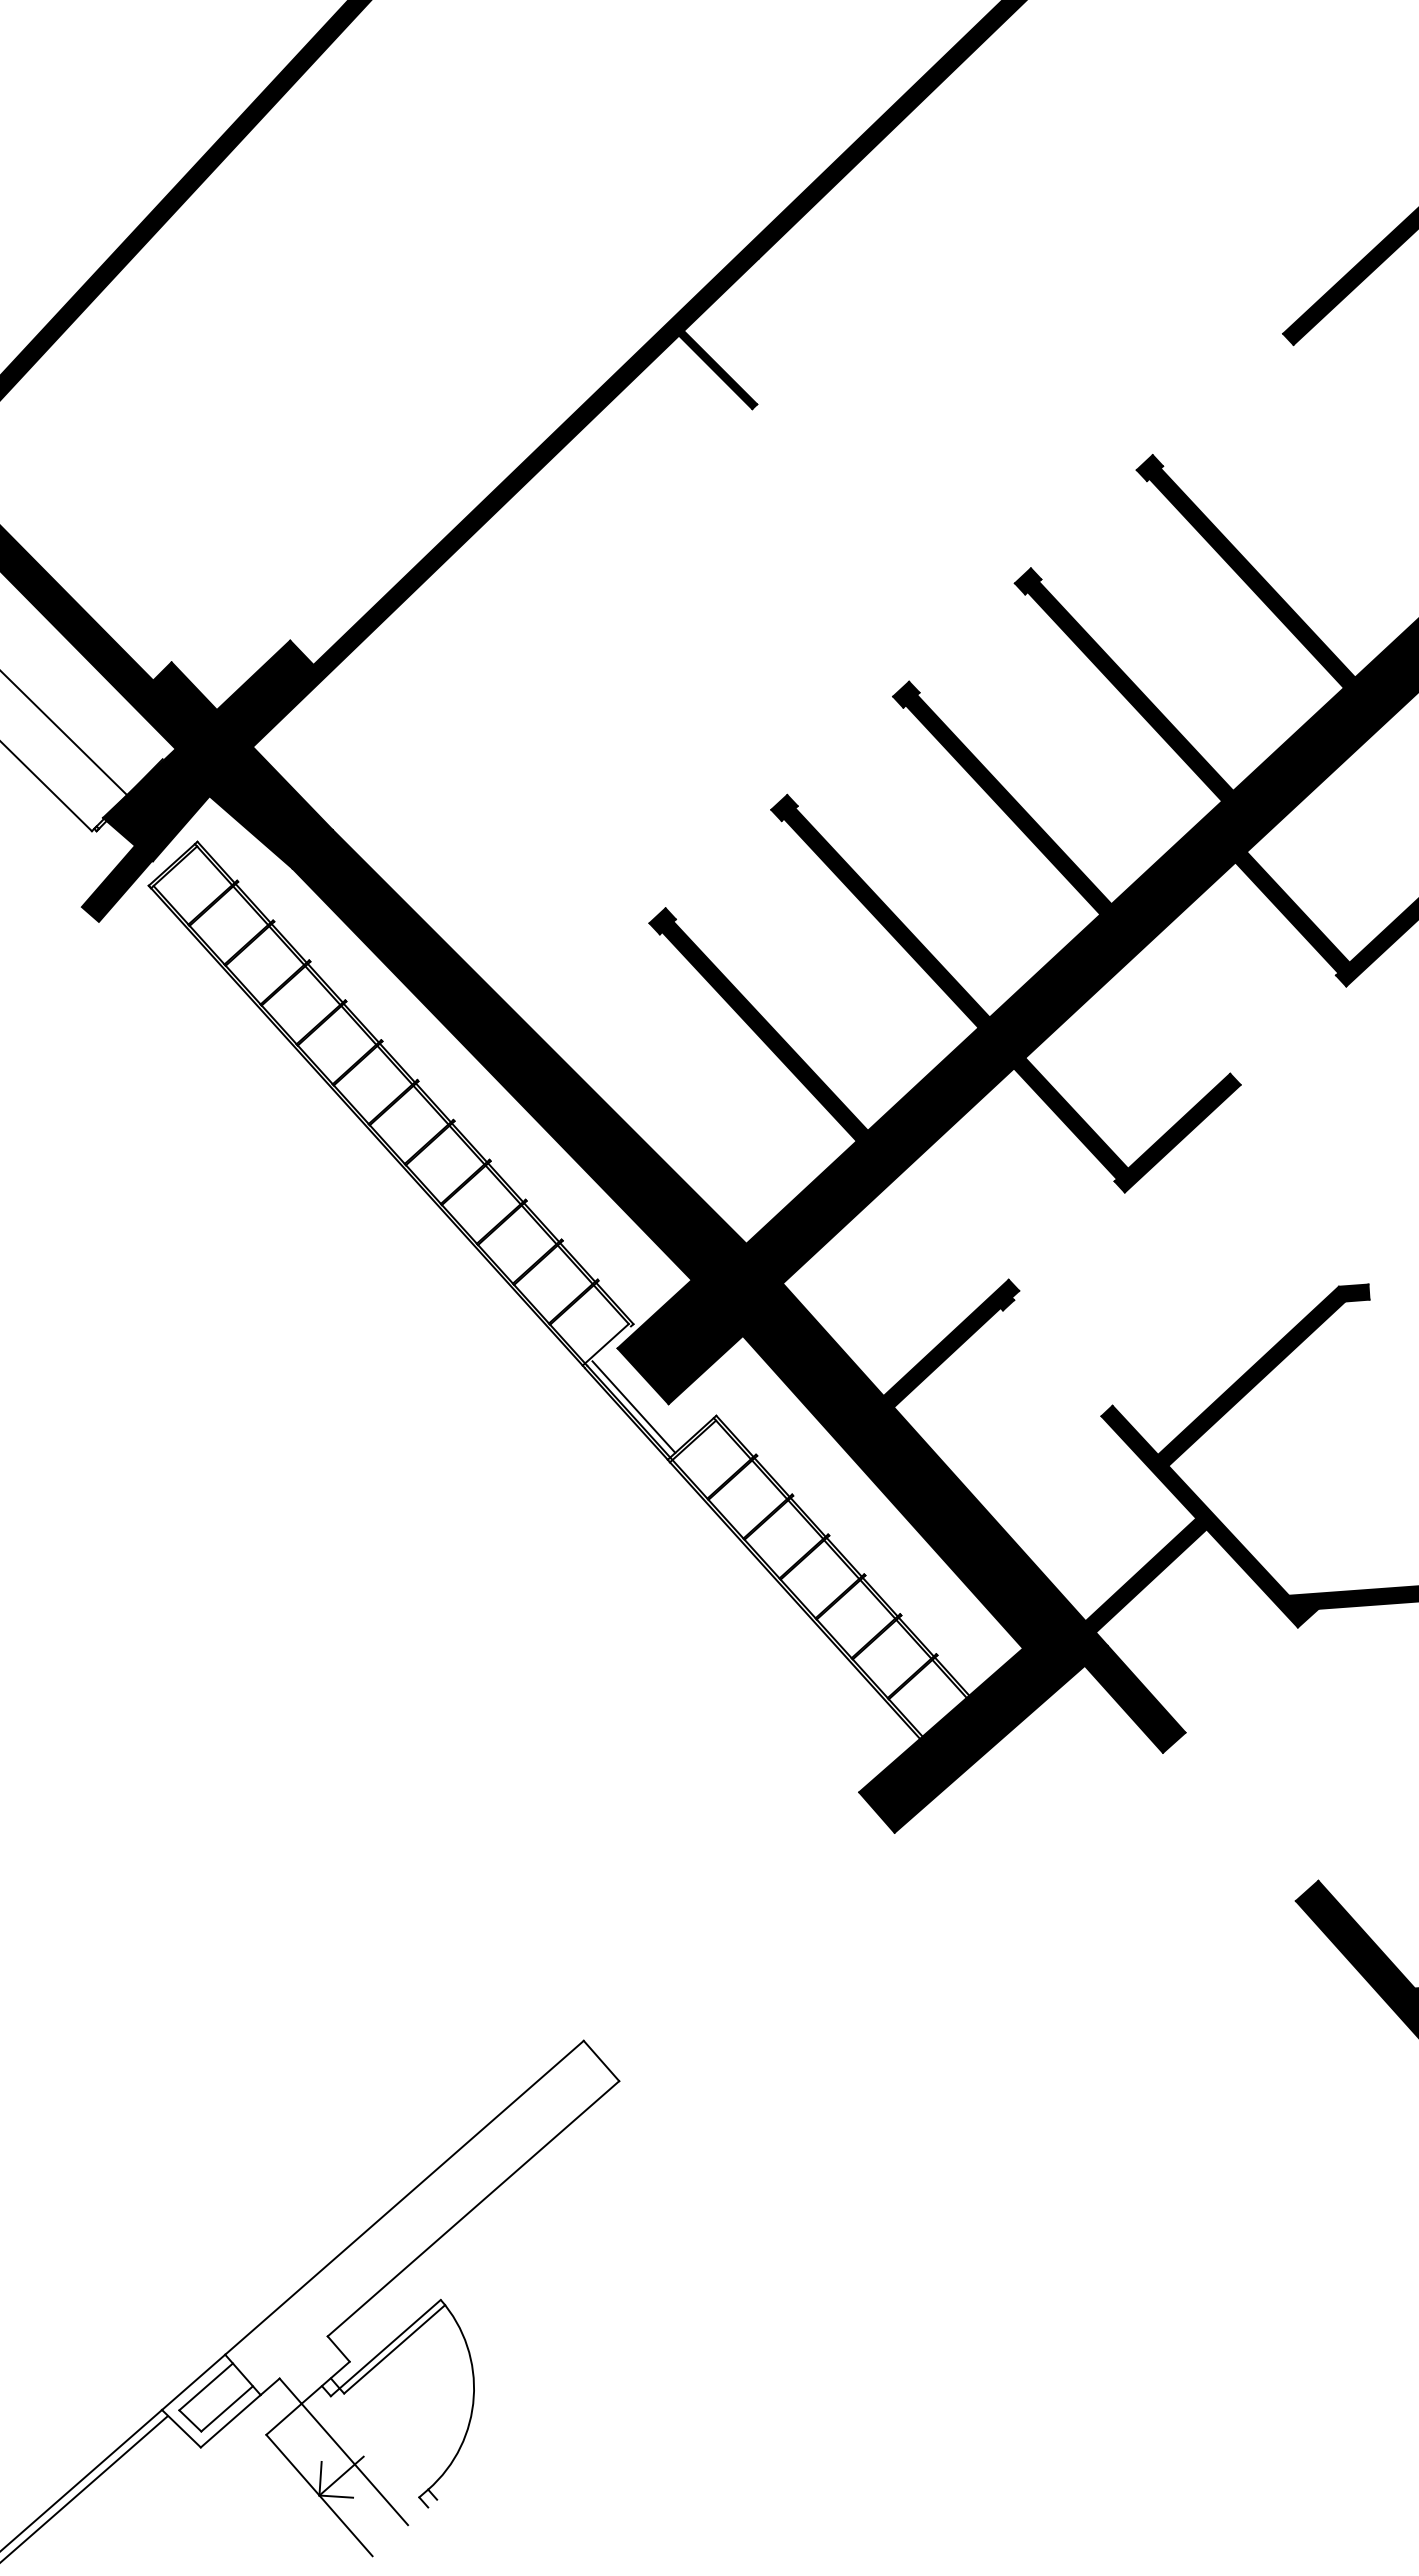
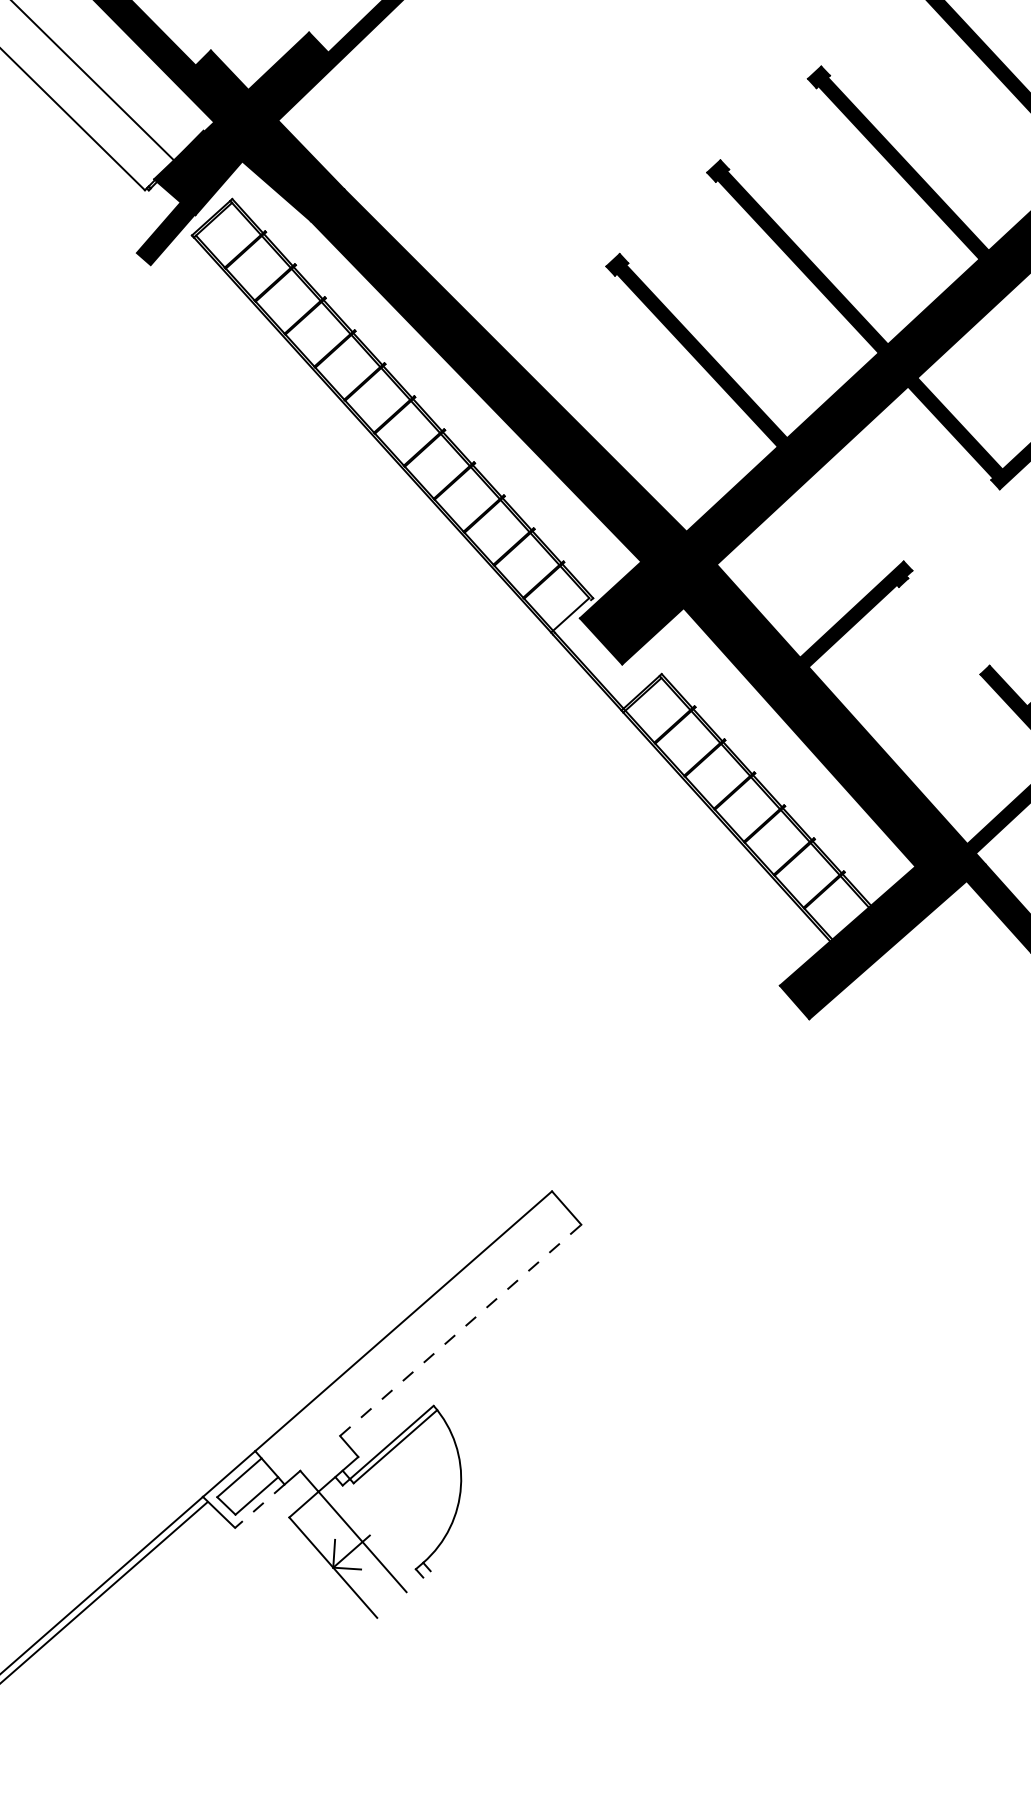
line: (633, 1406) -> (593, 666), removed
line: (473, 2208) -> (460, 1330), solid -> dashed
line: (230, 2421) -> (259, 1506), solid -> dashed

